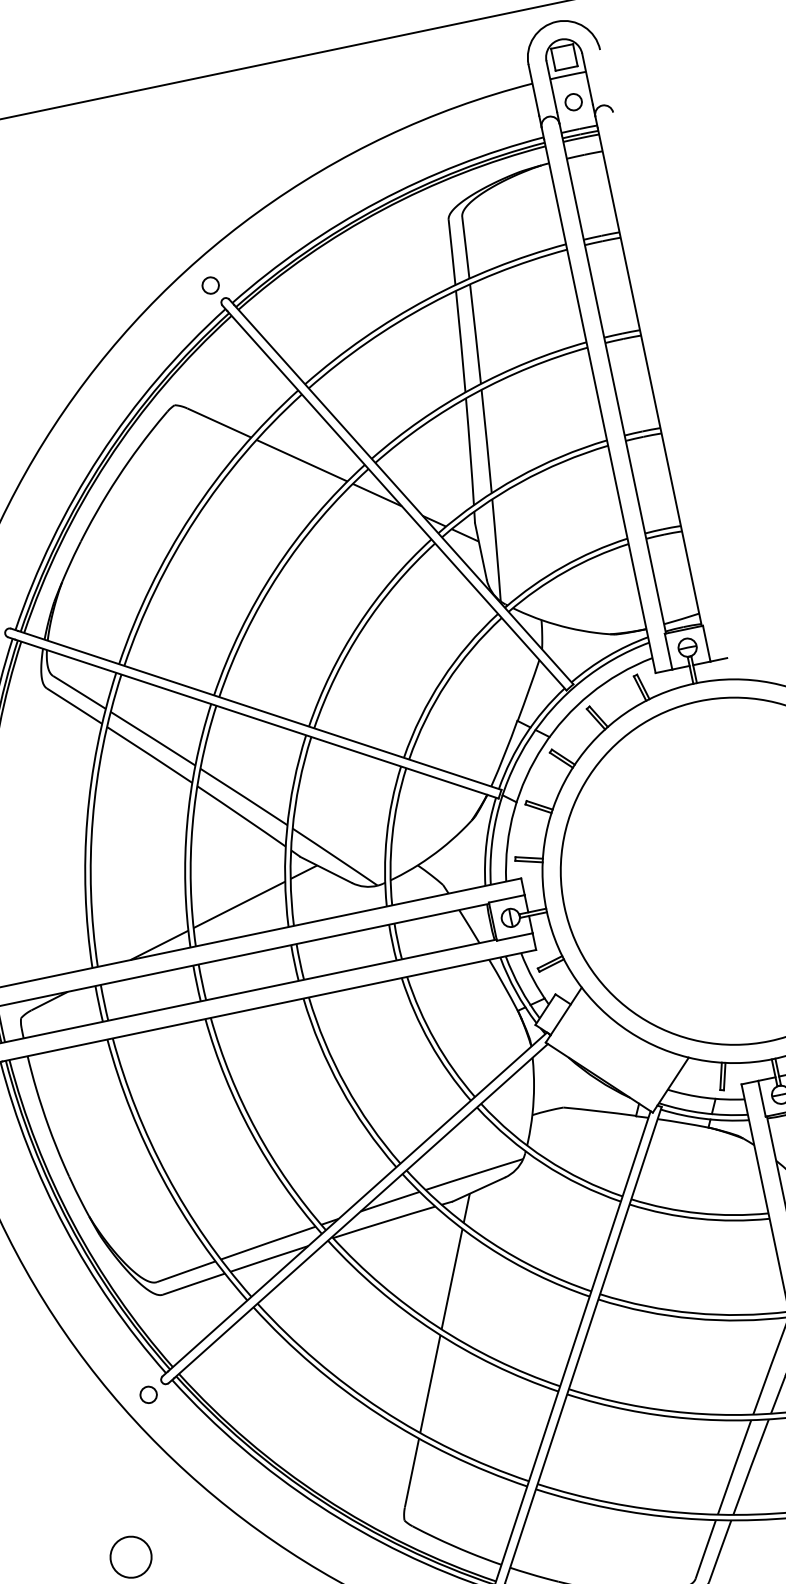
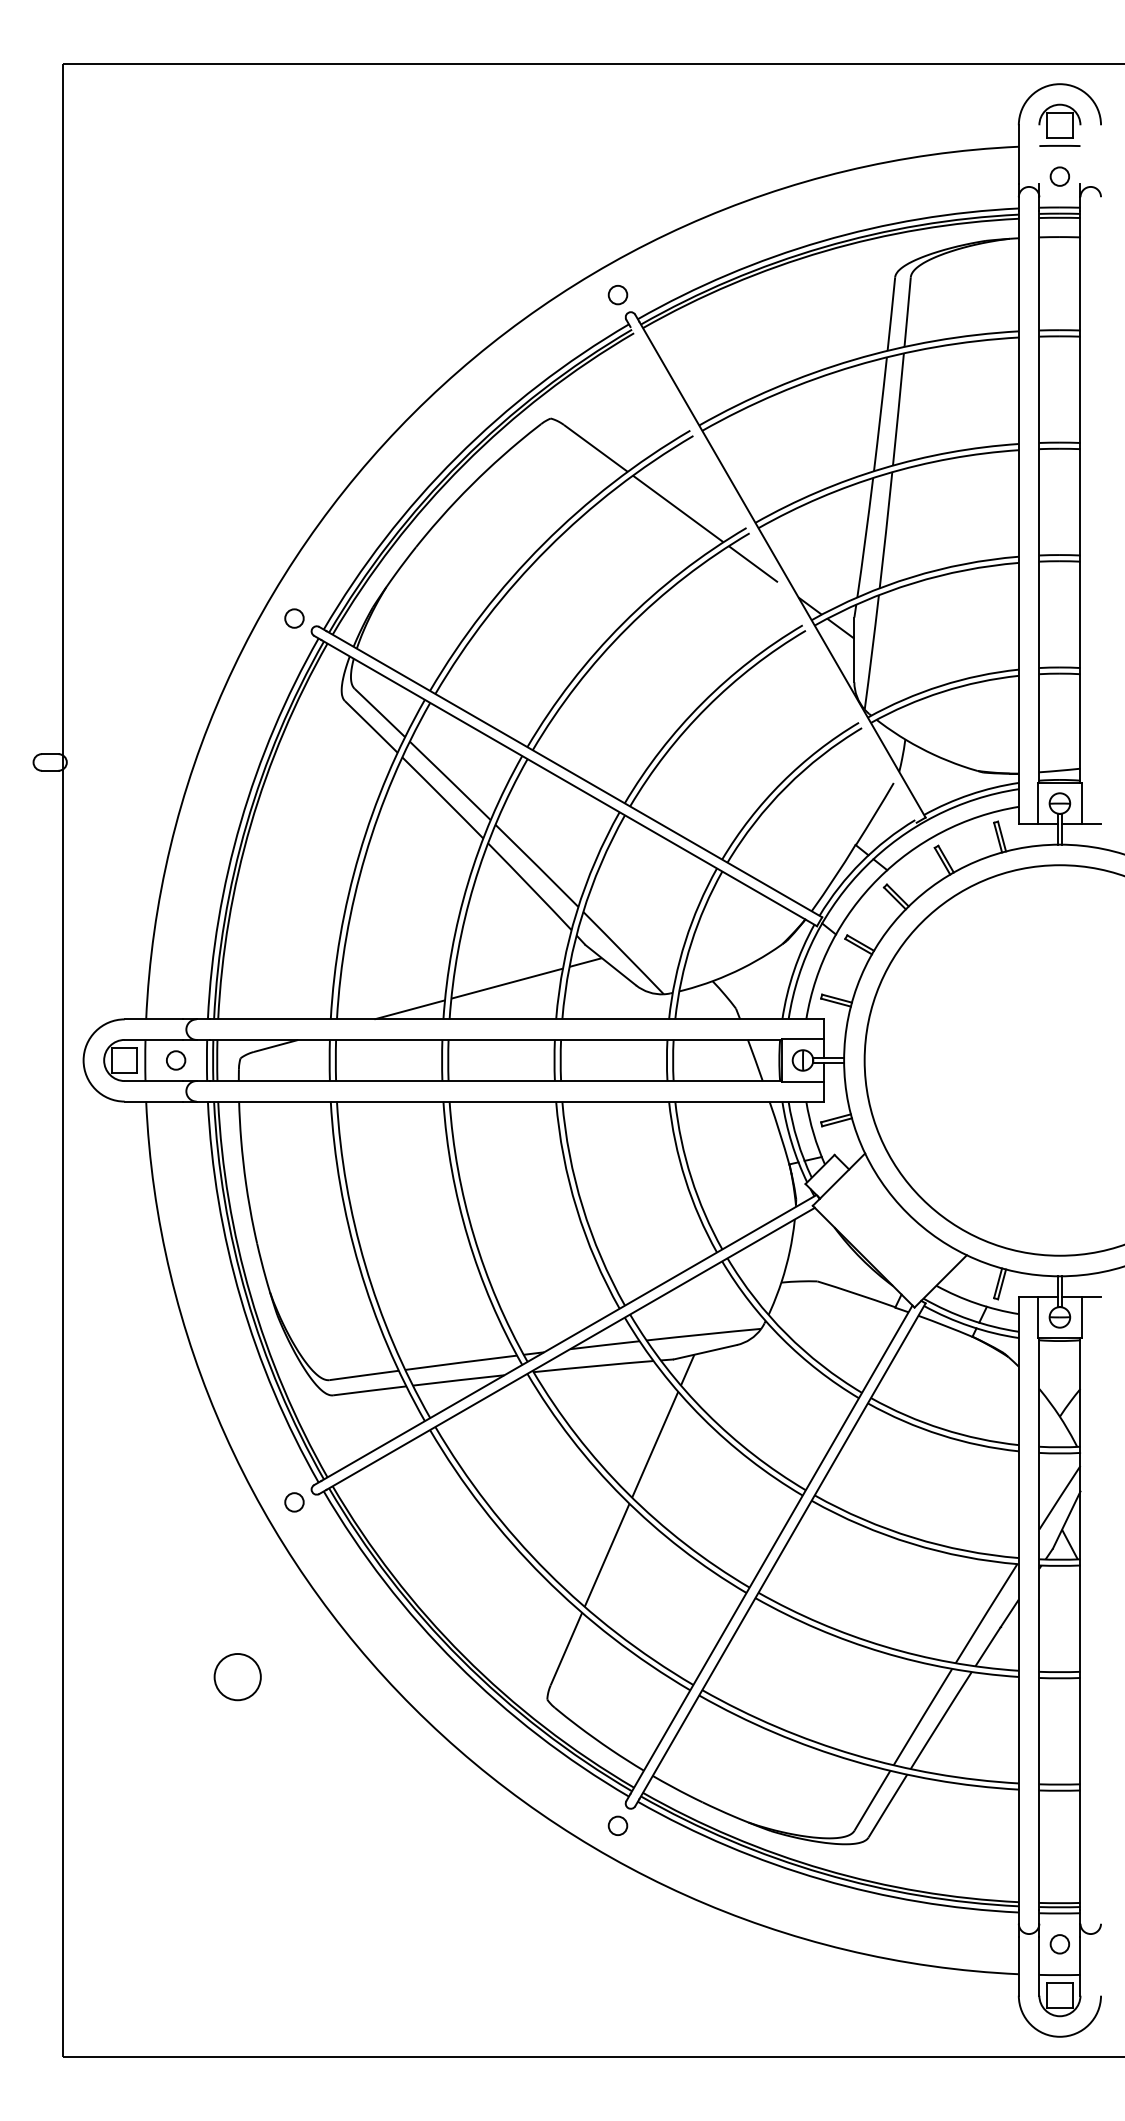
line: (587, 79) -> (1080, 154), removed
line: (551, 86) -> (1039, 154), removed
line: (396, 500) -> (773, 574), removed

